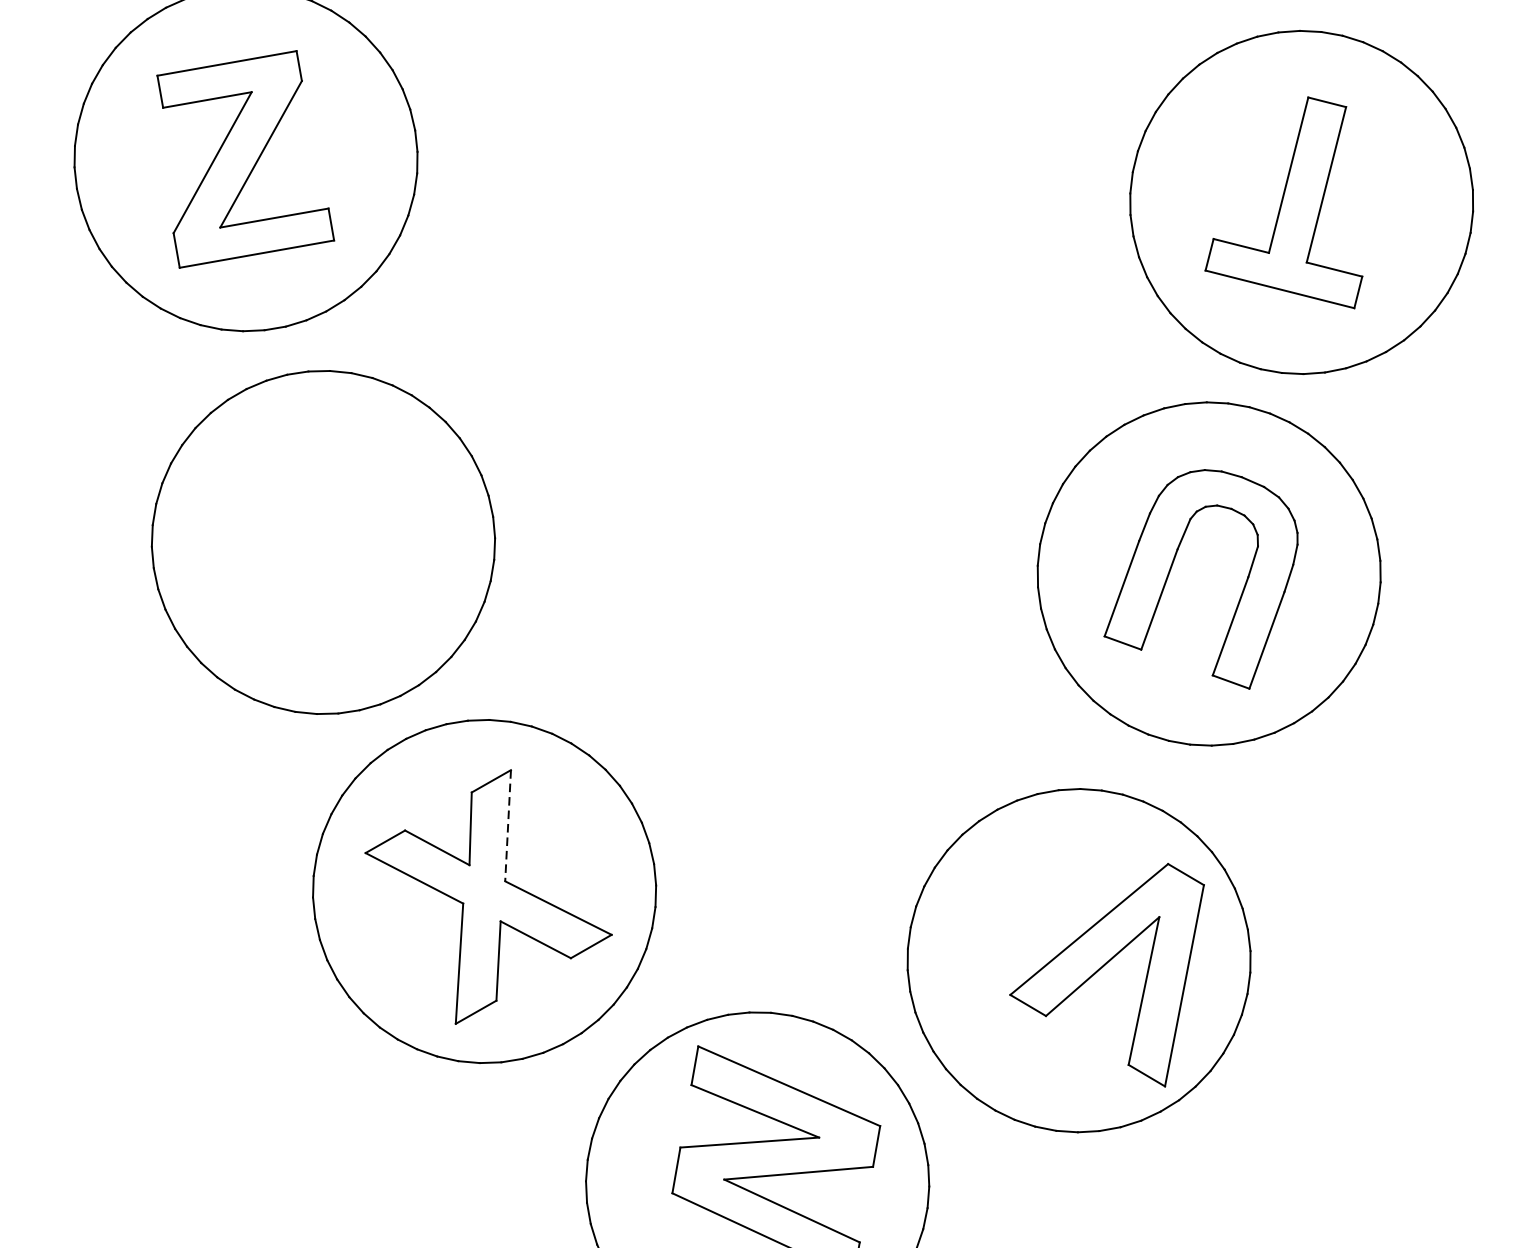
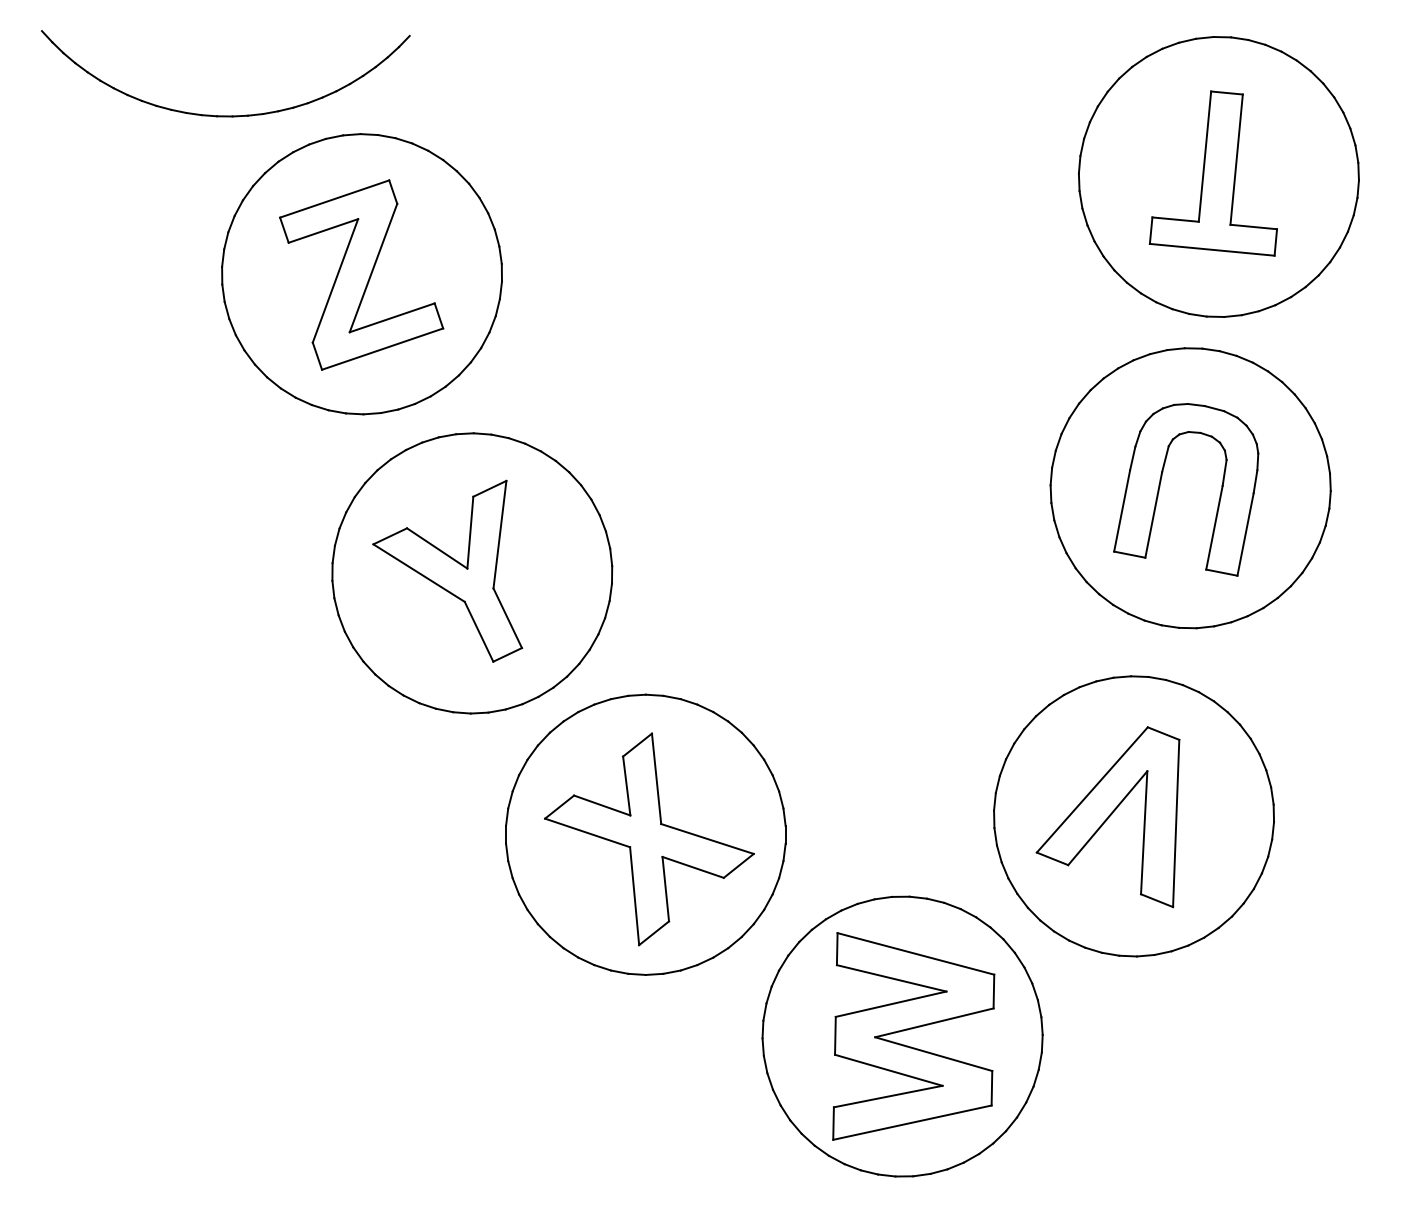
part: (294, 534) -> (447, 570), added
line: (507, 826) -> (656, 779), dashed -> solid
part: (1102, 965) -> (1107, 817), moved

